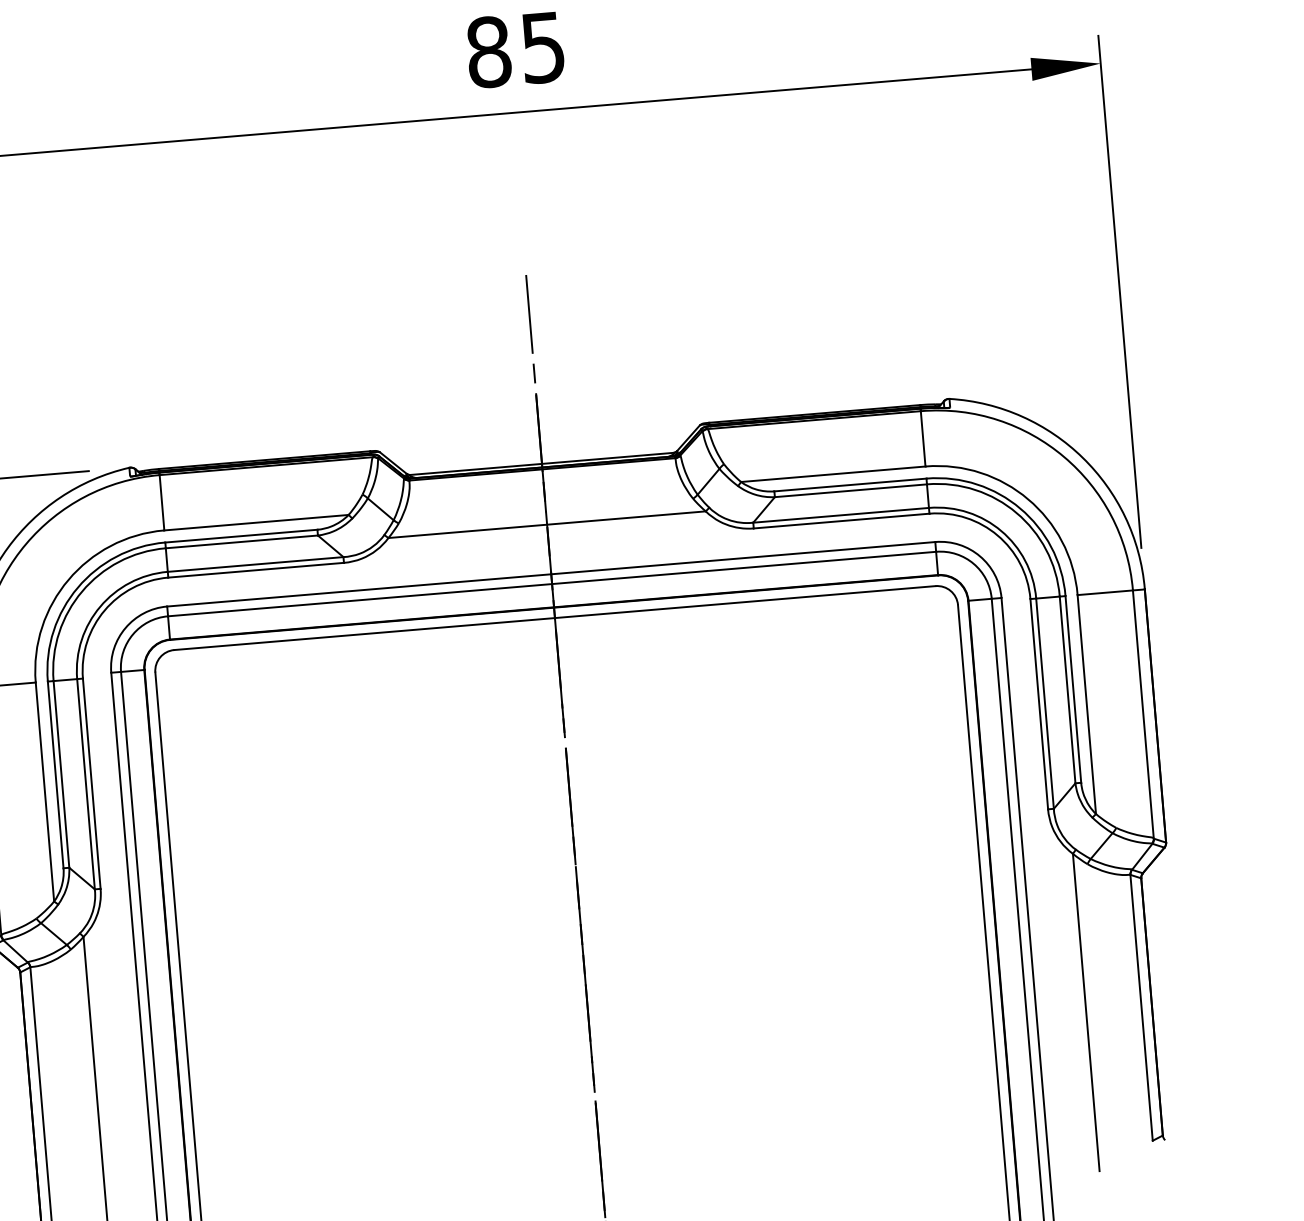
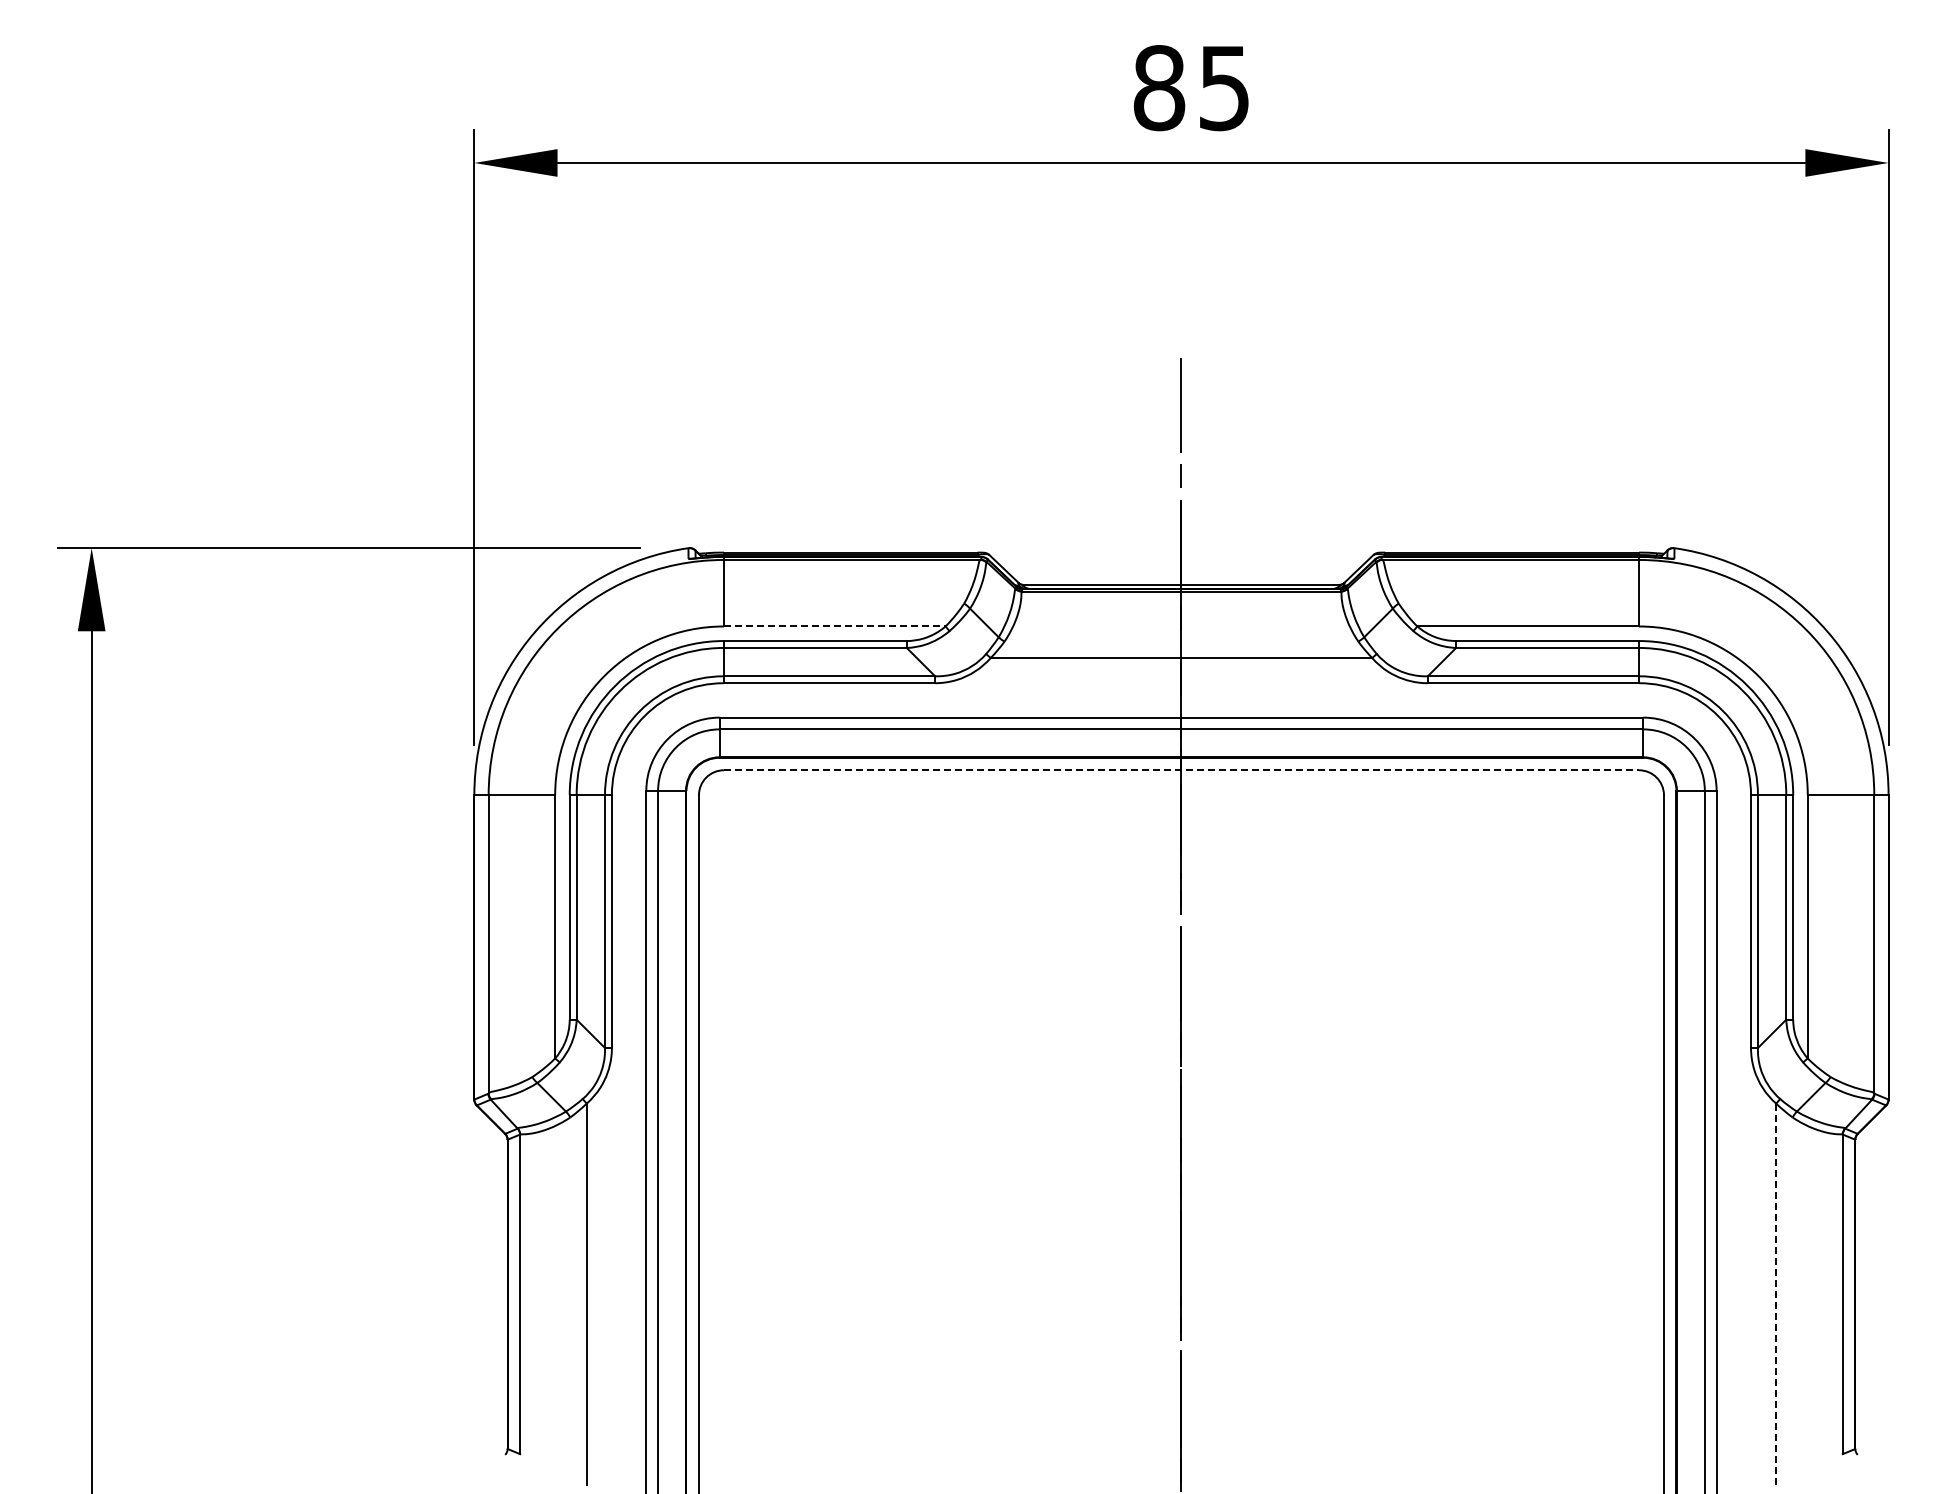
line: (256, 522) -> (834, 626), solid -> dashed
line: (554, 618) -> (1181, 770), solid -> dashed
line: (1086, 1012) -> (1776, 1294), solid -> dashed

